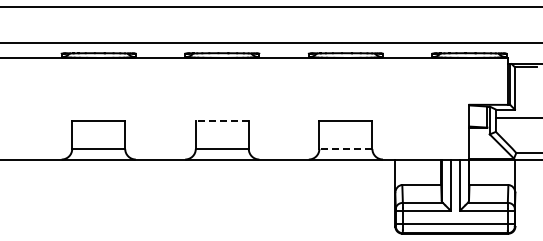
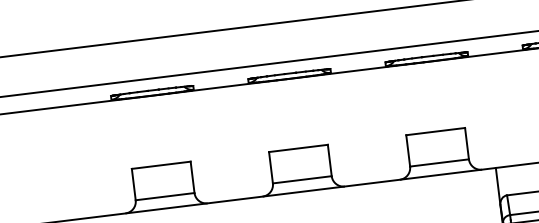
line: (221, 120) -> (297, 148), dashed -> solid
line: (345, 148) -> (439, 162), dashed -> solid

